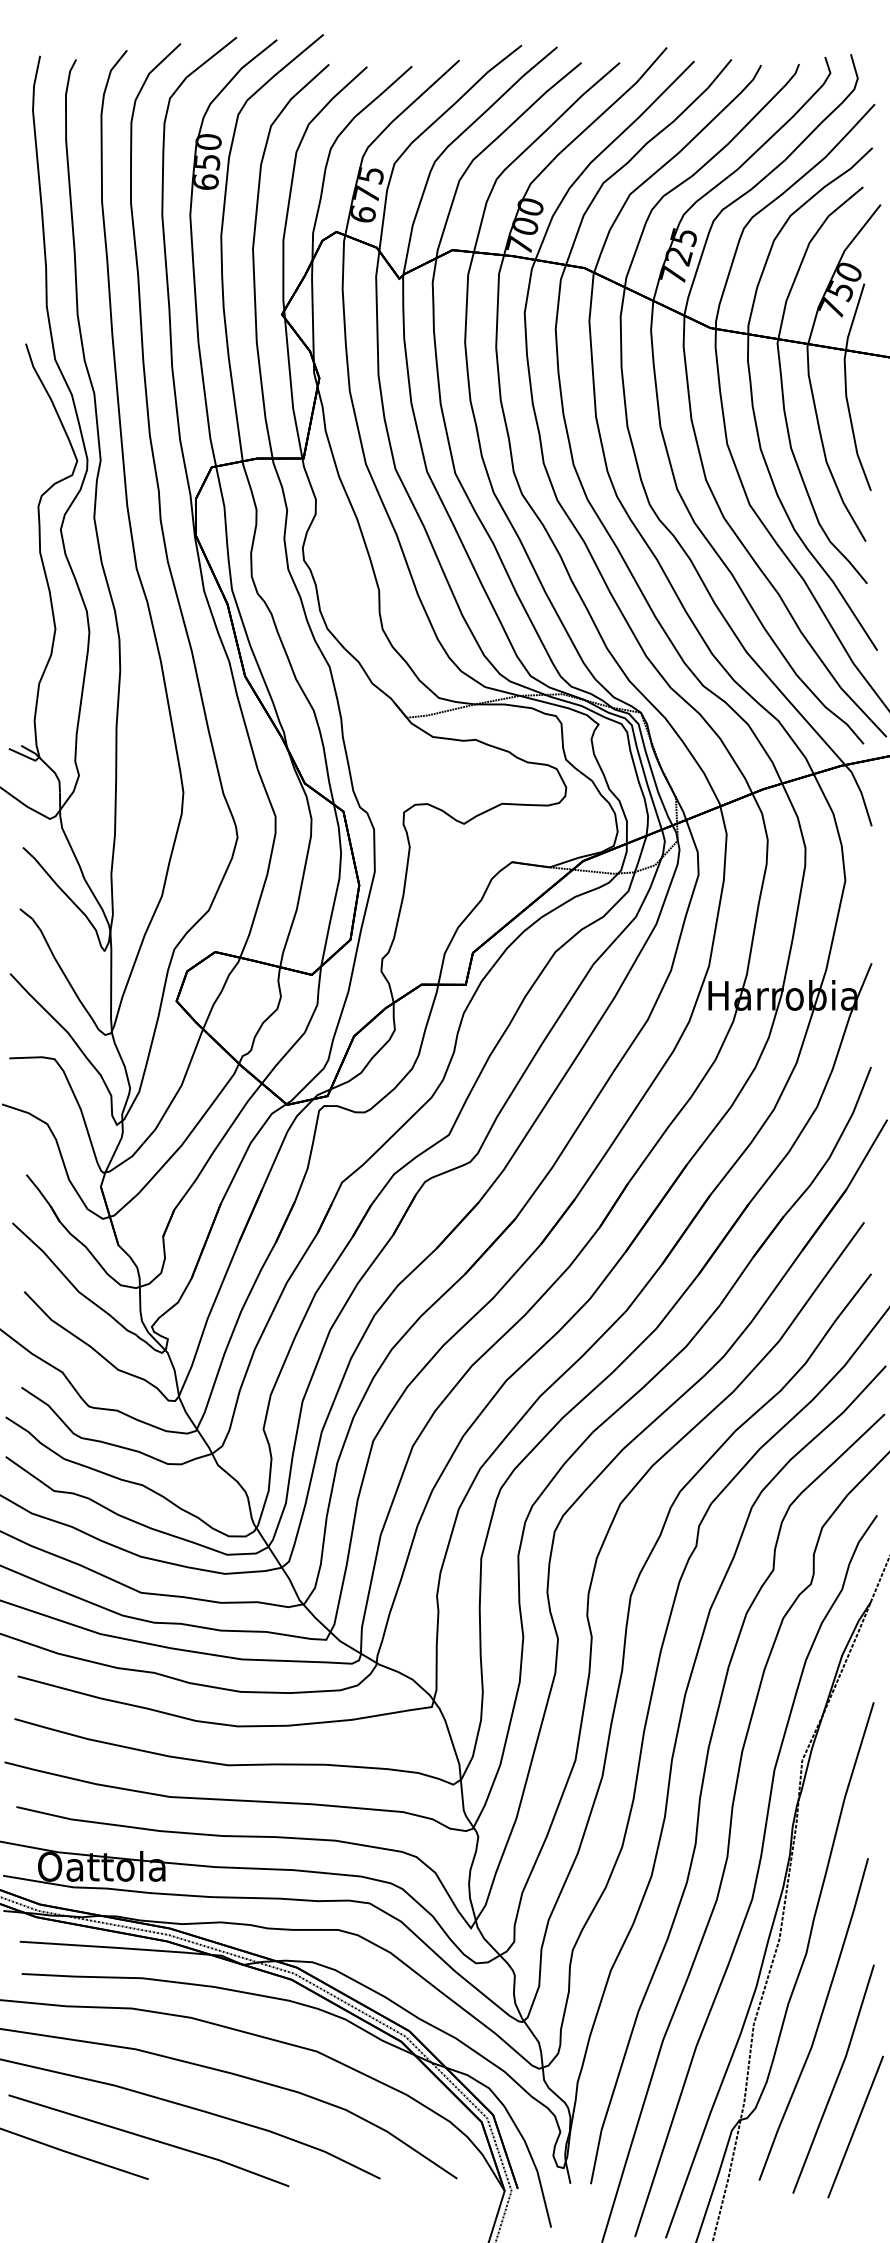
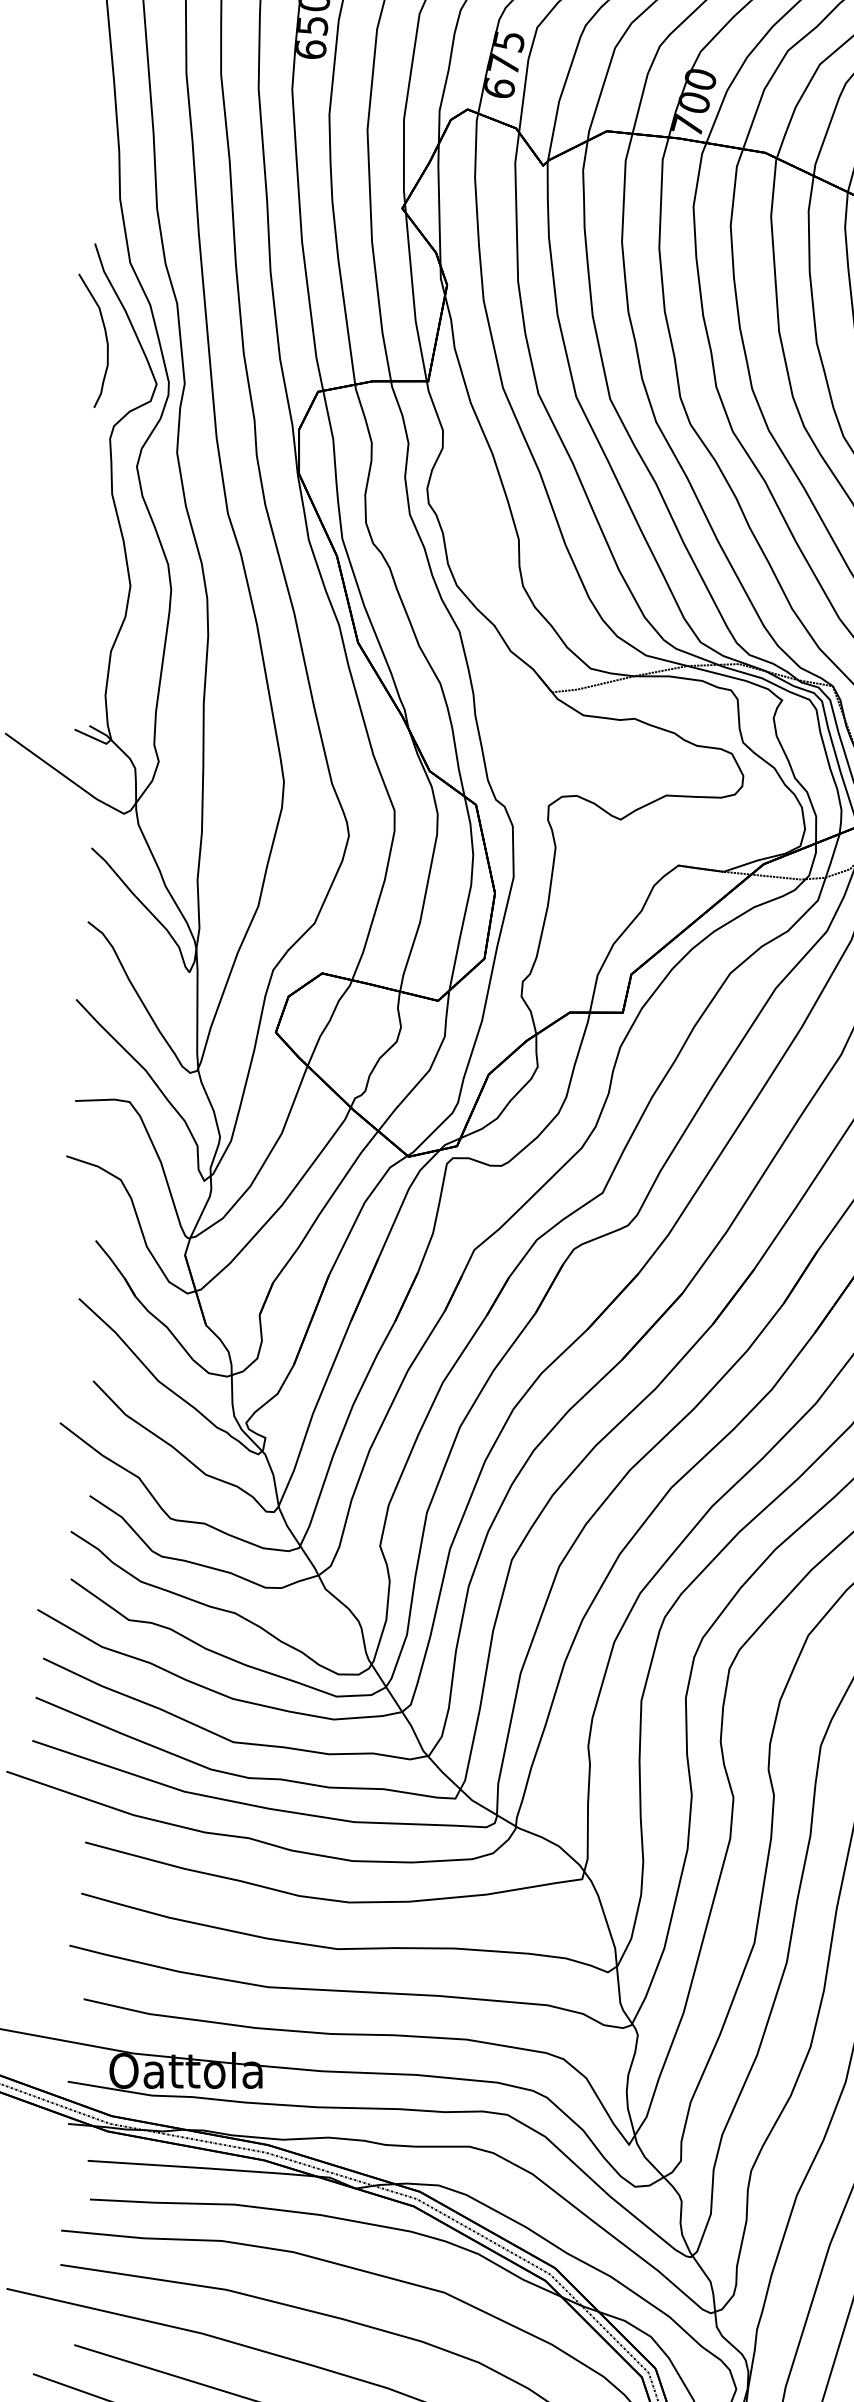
part: (34, 423) -> (105, 339), added

